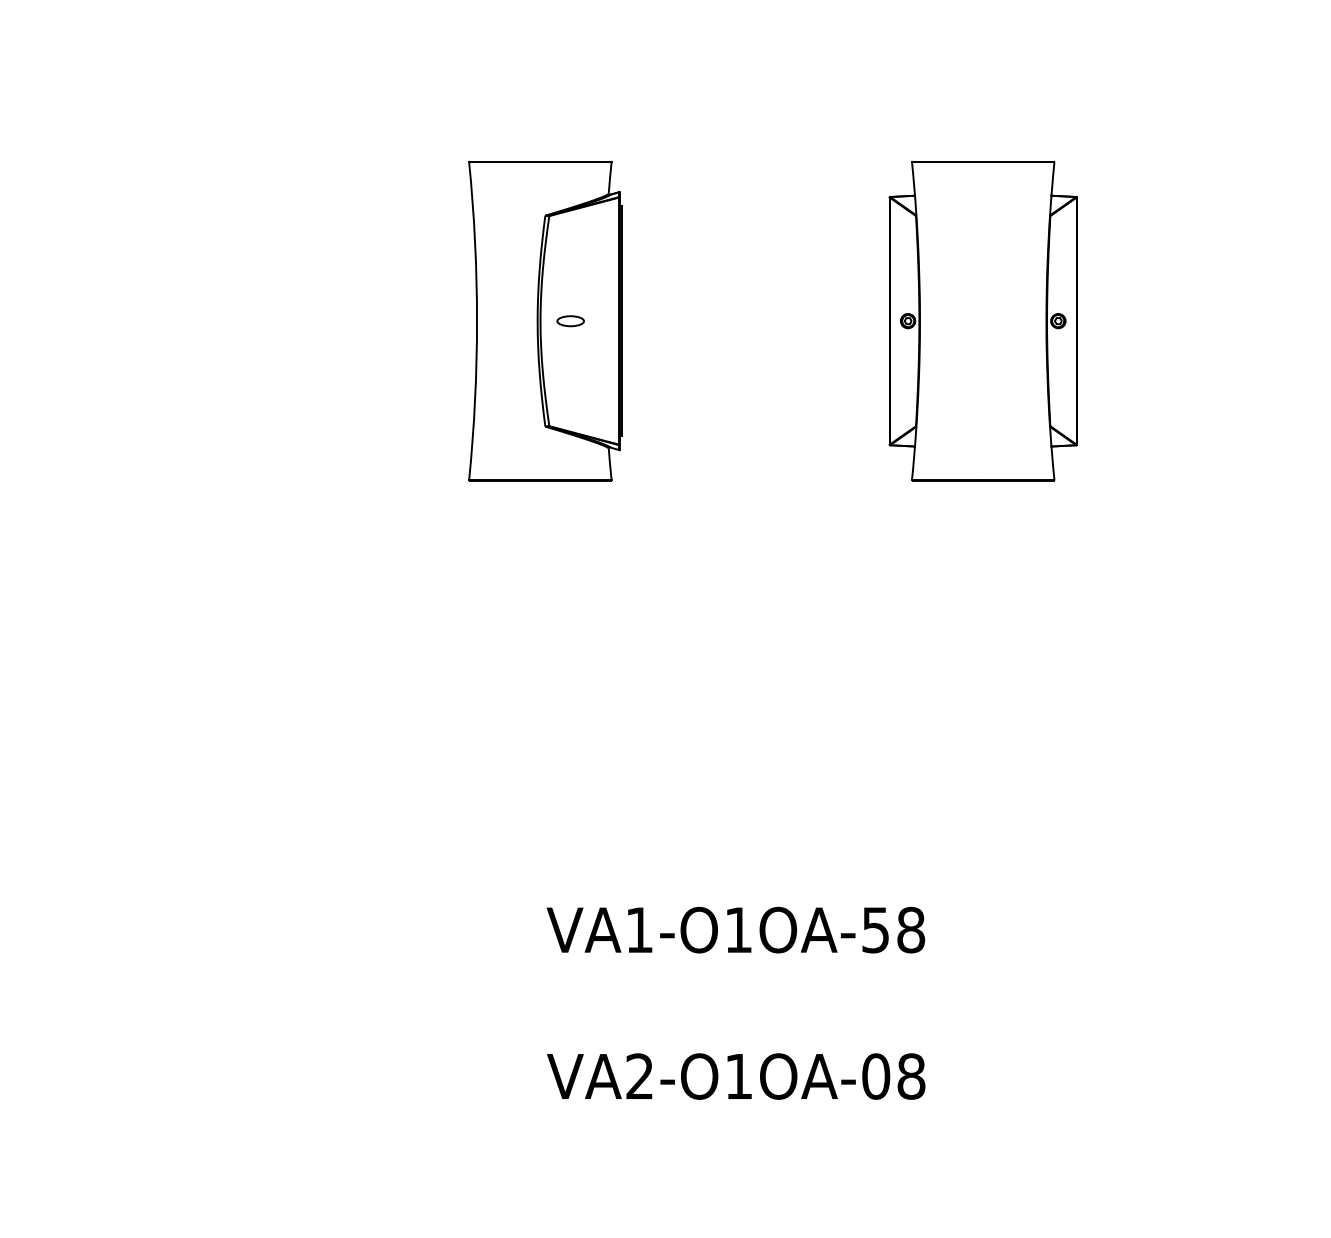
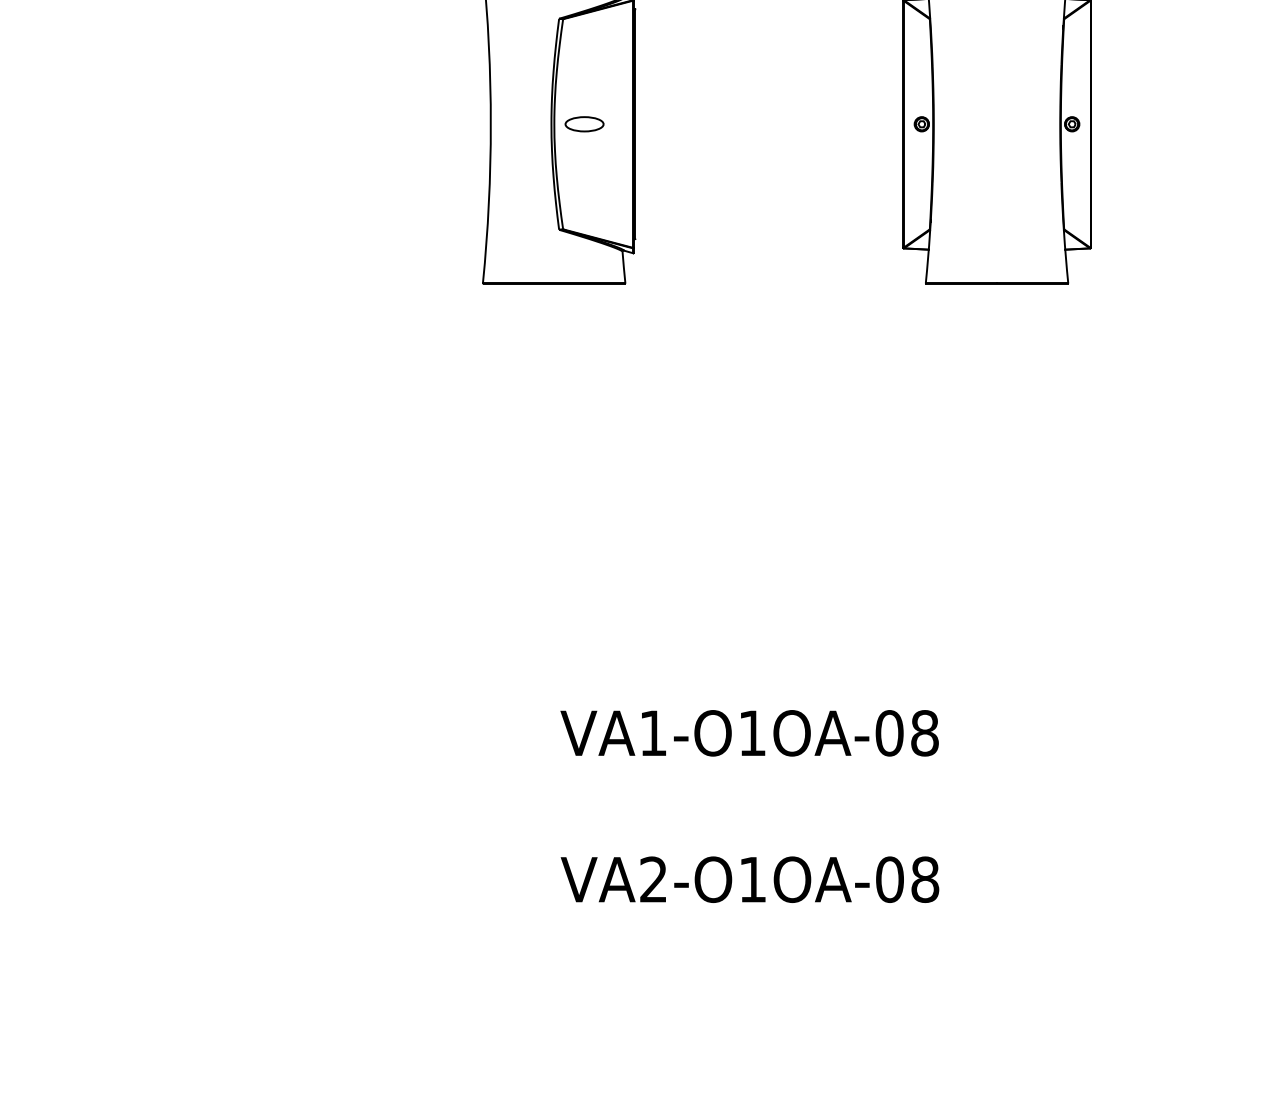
part: (570, 321) -> (584, 124), size x1.43
text: (875, 929) -> (889, 732), VA1-O1OA-58 -> VA1-O1OA-08

